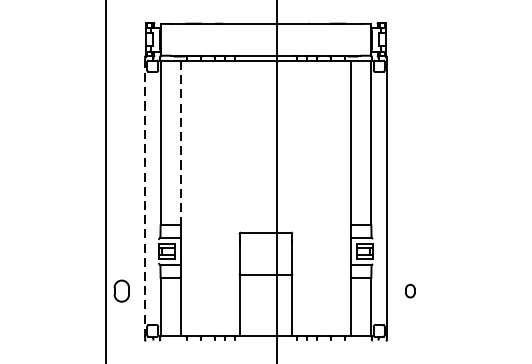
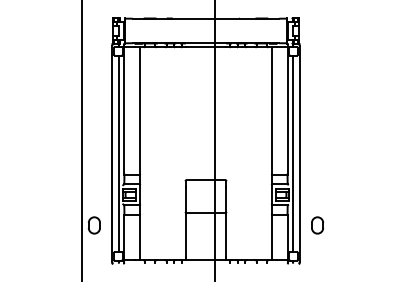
line: (181, 143) -> (140, 111), dashed -> solid
line: (145, 198) -> (112, 153), dashed -> solid
line: (152, 198) -> (118, 153), added
line: (379, 198) -> (293, 153), added
part: (410, 291) -> (317, 225), size x1.67

